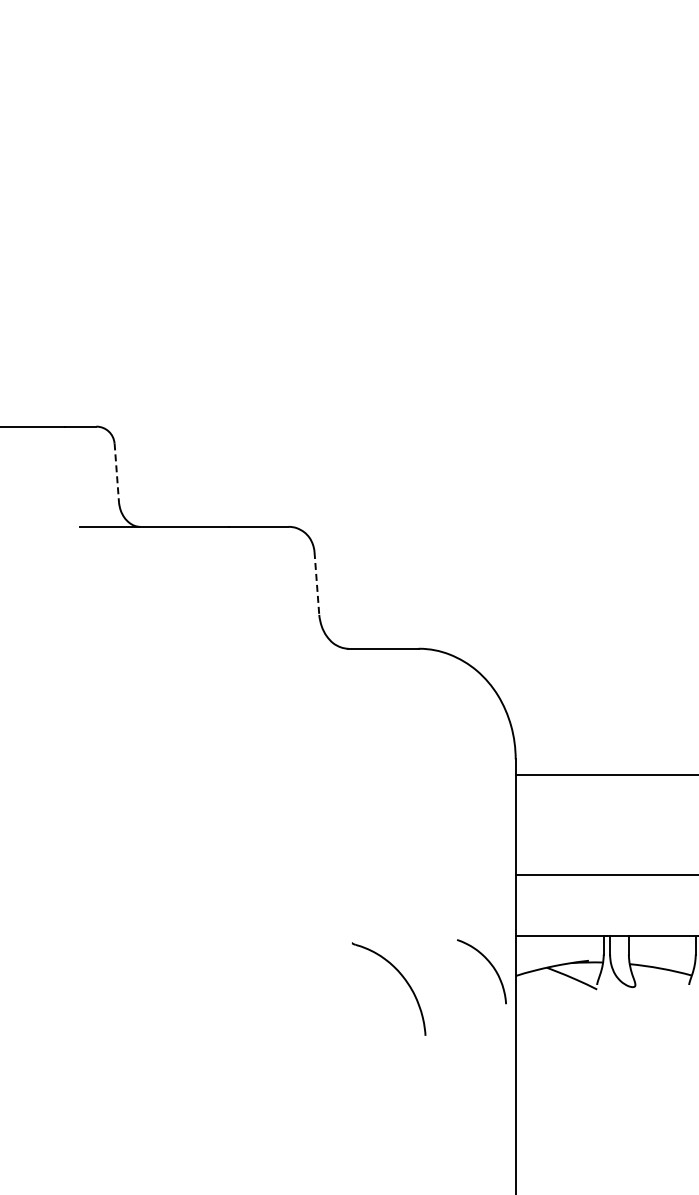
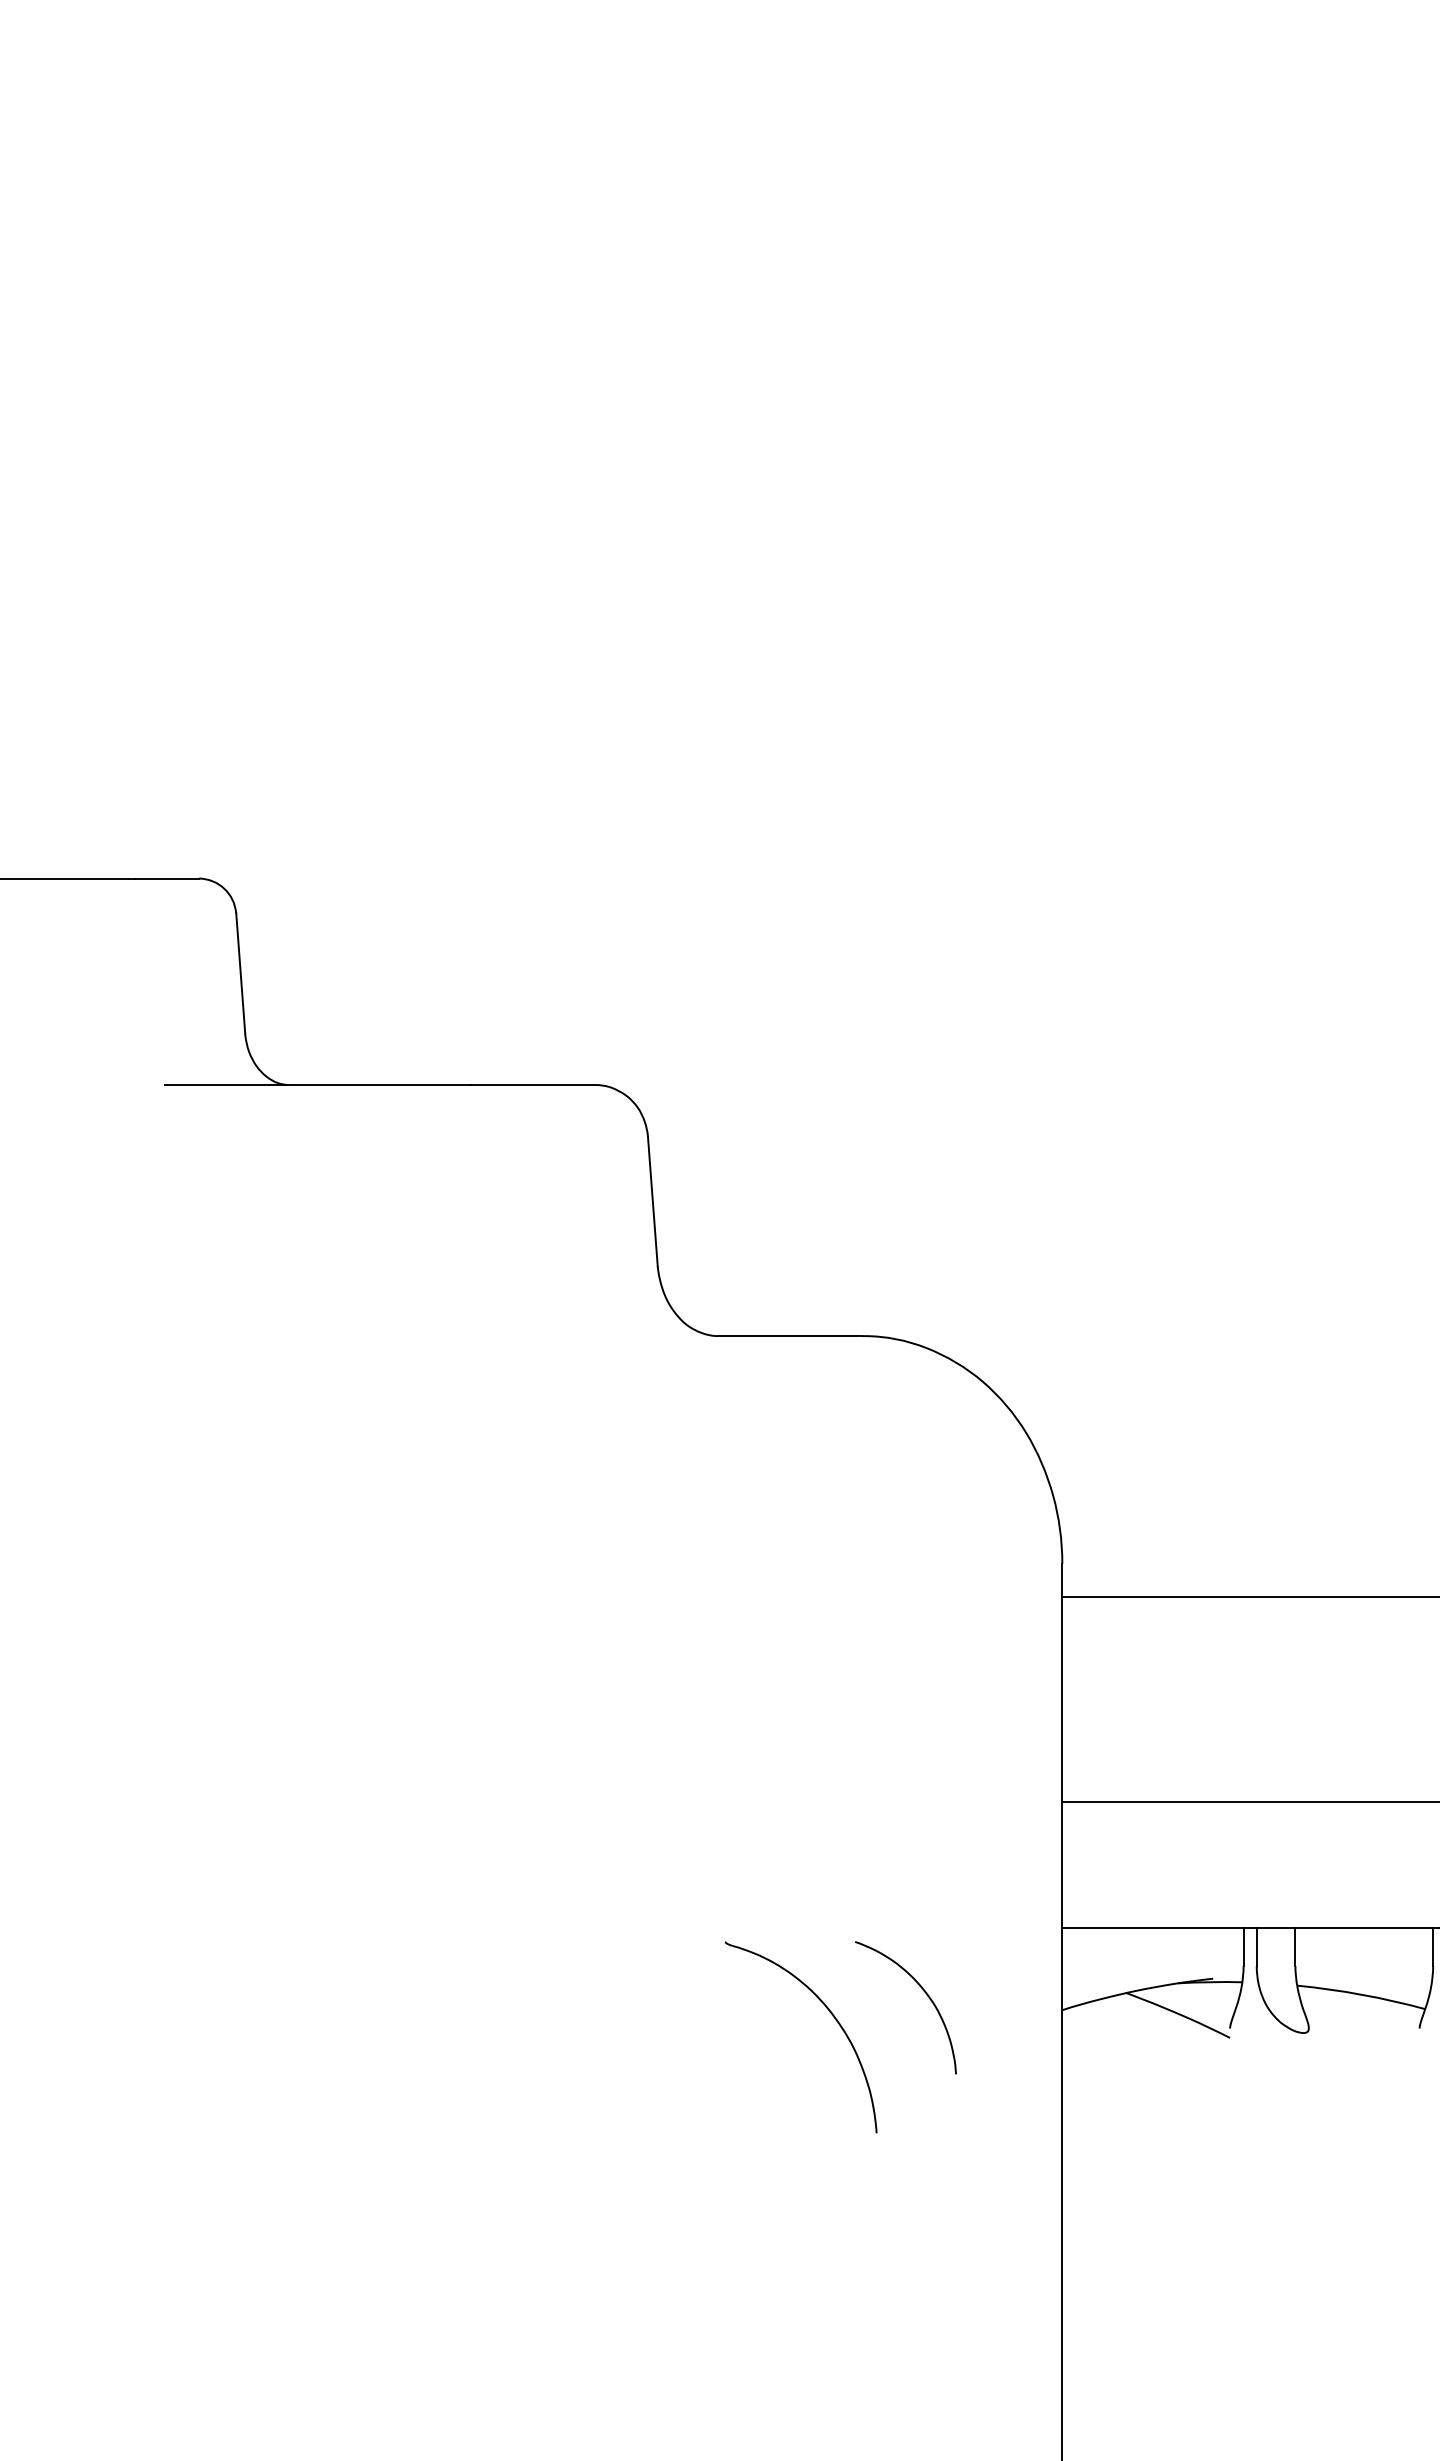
line: (116, 473) -> (240, 975), dashed -> solid
line: (316, 583) -> (652, 1201), dashed -> solid
part: (491, 966) -> (925, 1996), moved

